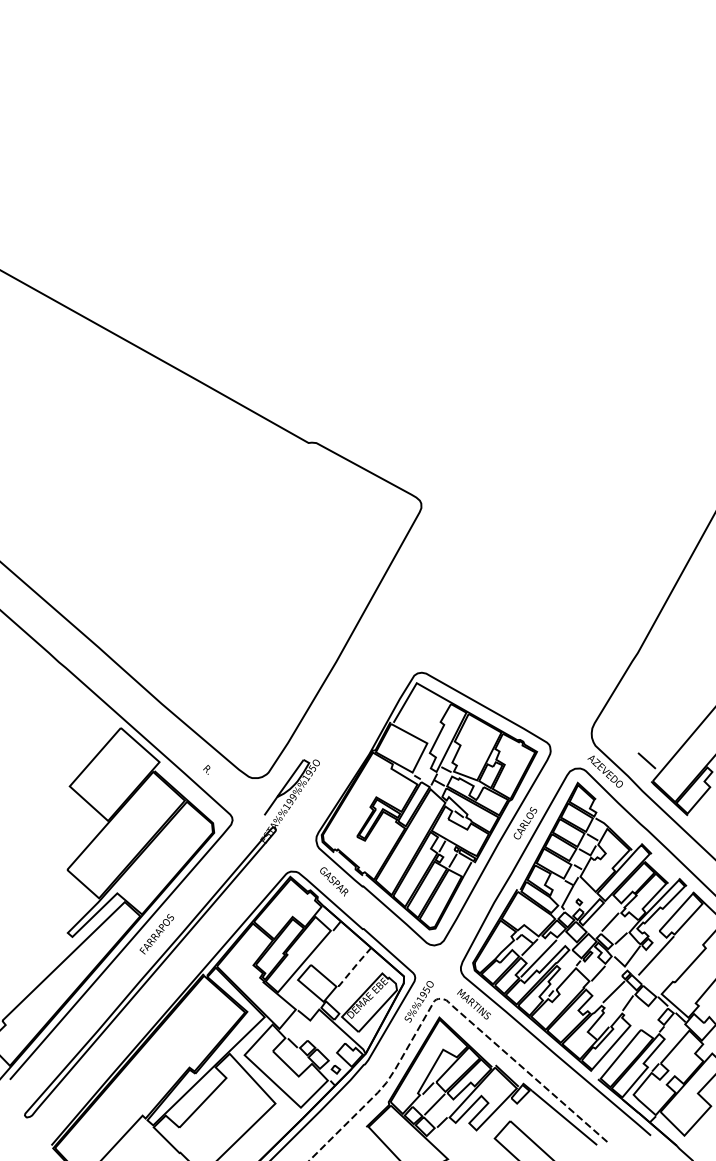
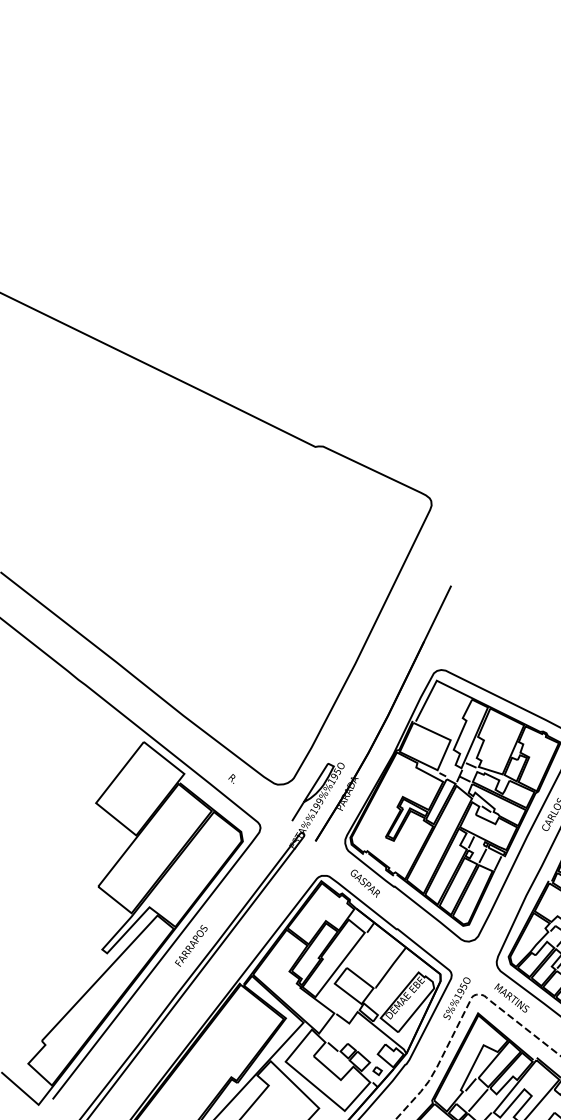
part: (361, 713) -> (383, 714), added
line: (354, 967) -> (390, 968), dashed -> solid

